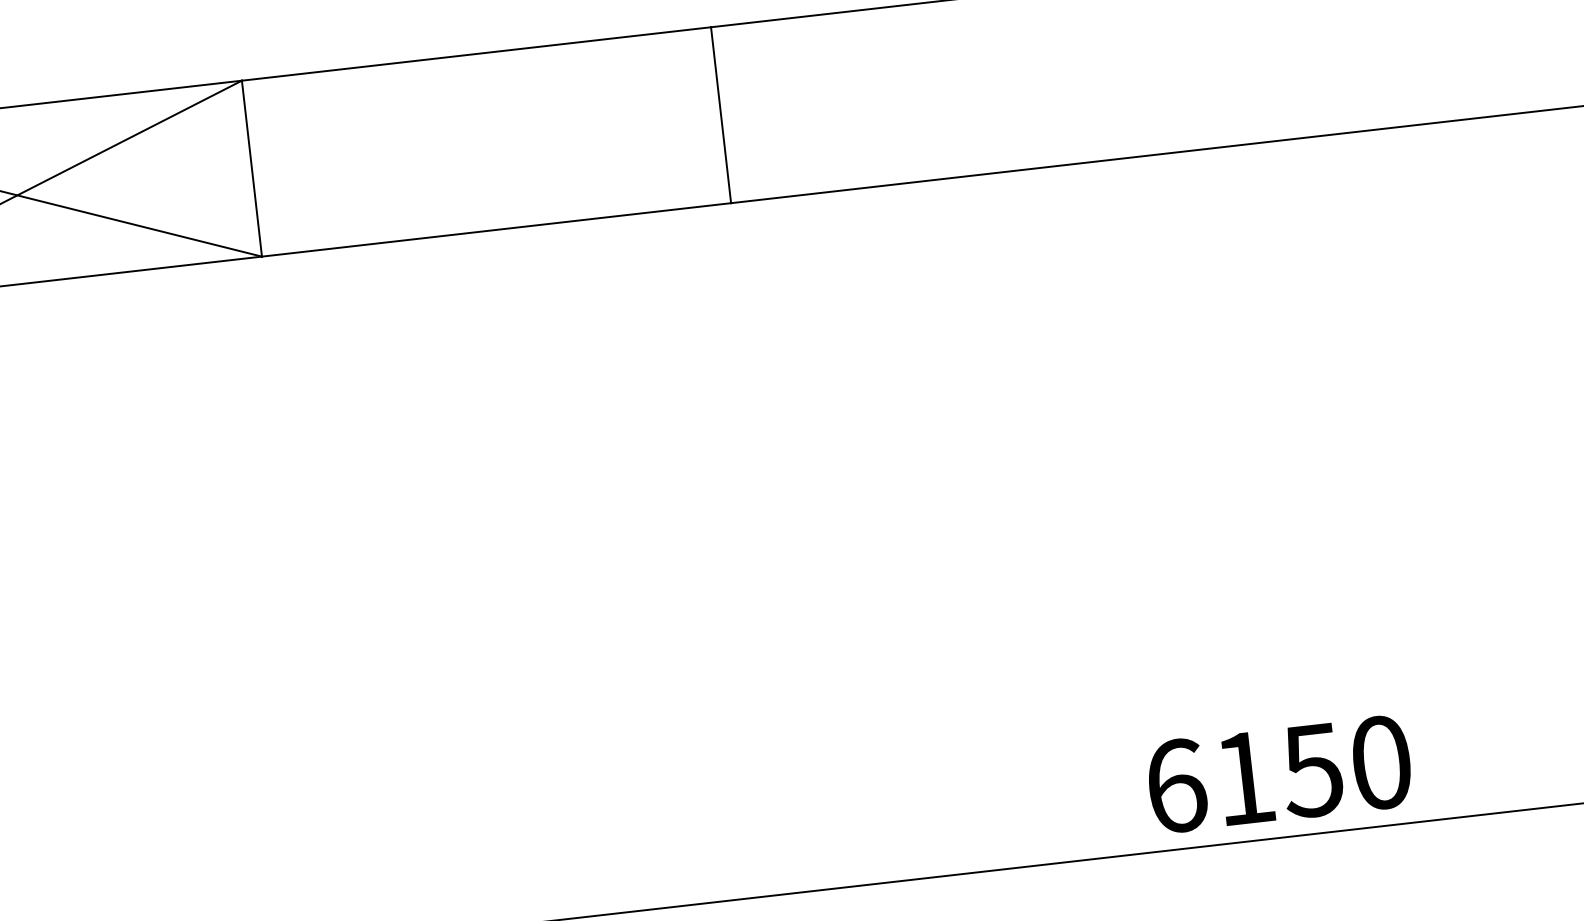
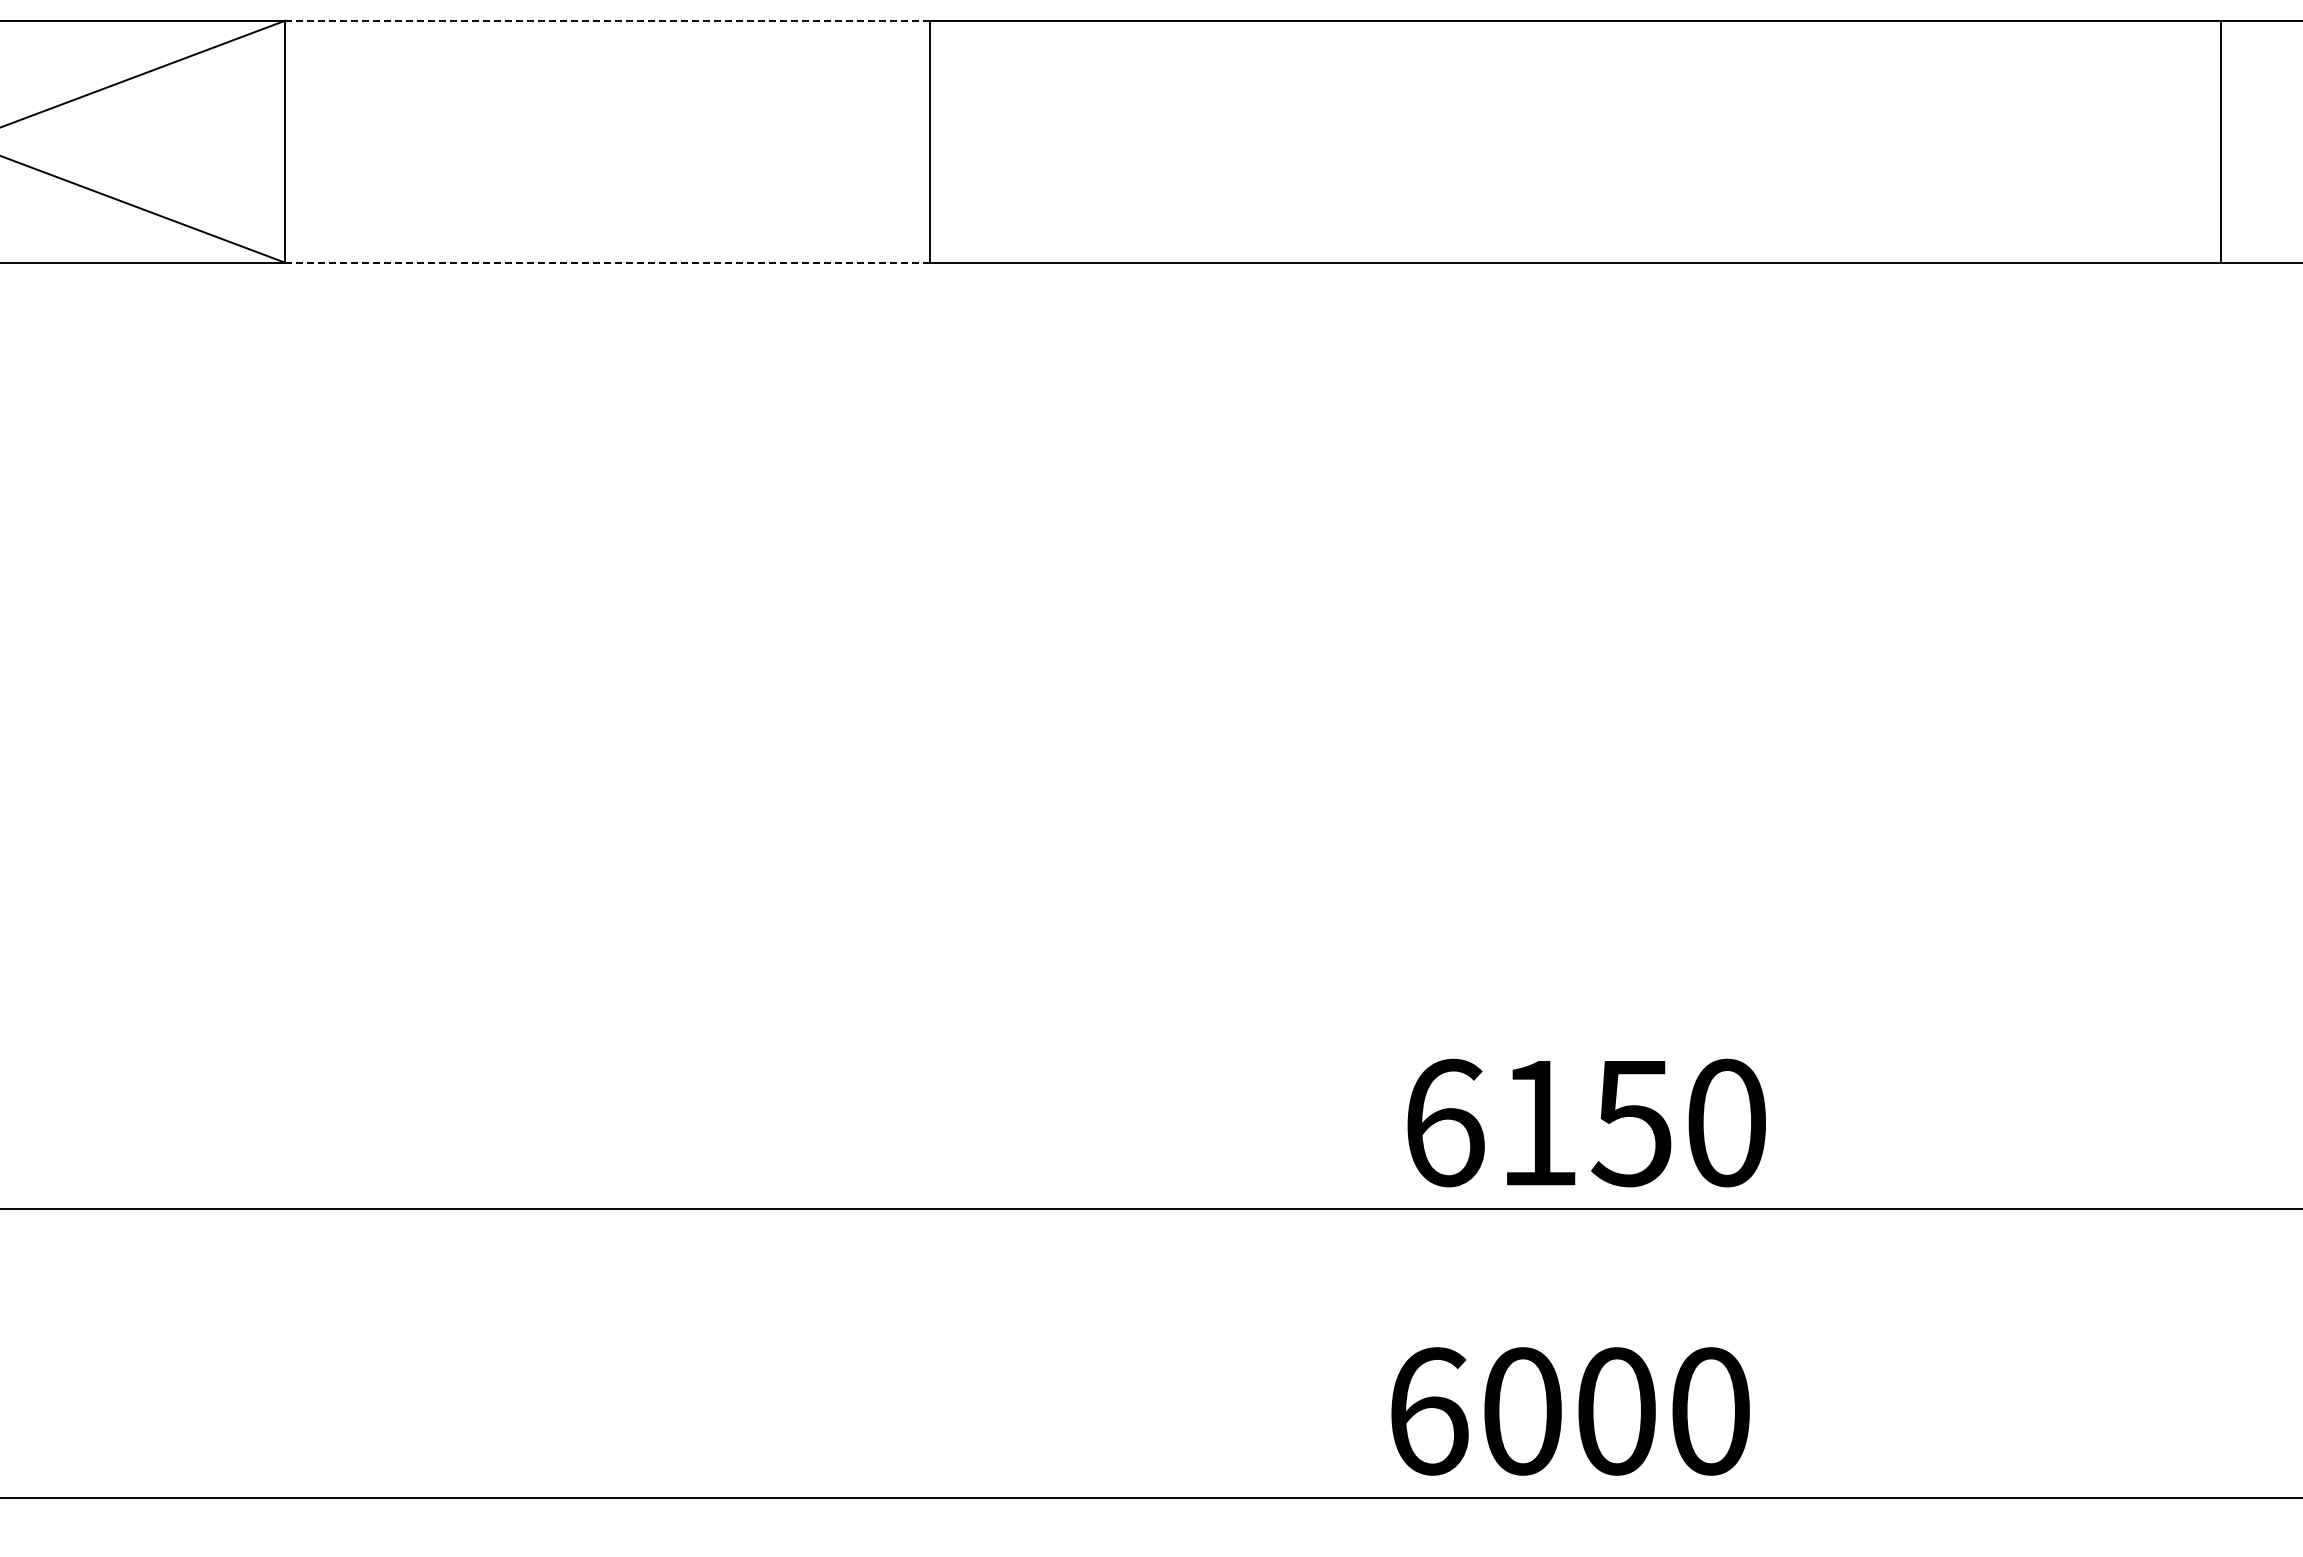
line: (476, 53) -> (607, 20), solid -> dashed
line: (496, 229) -> (607, 262), solid -> dashed

